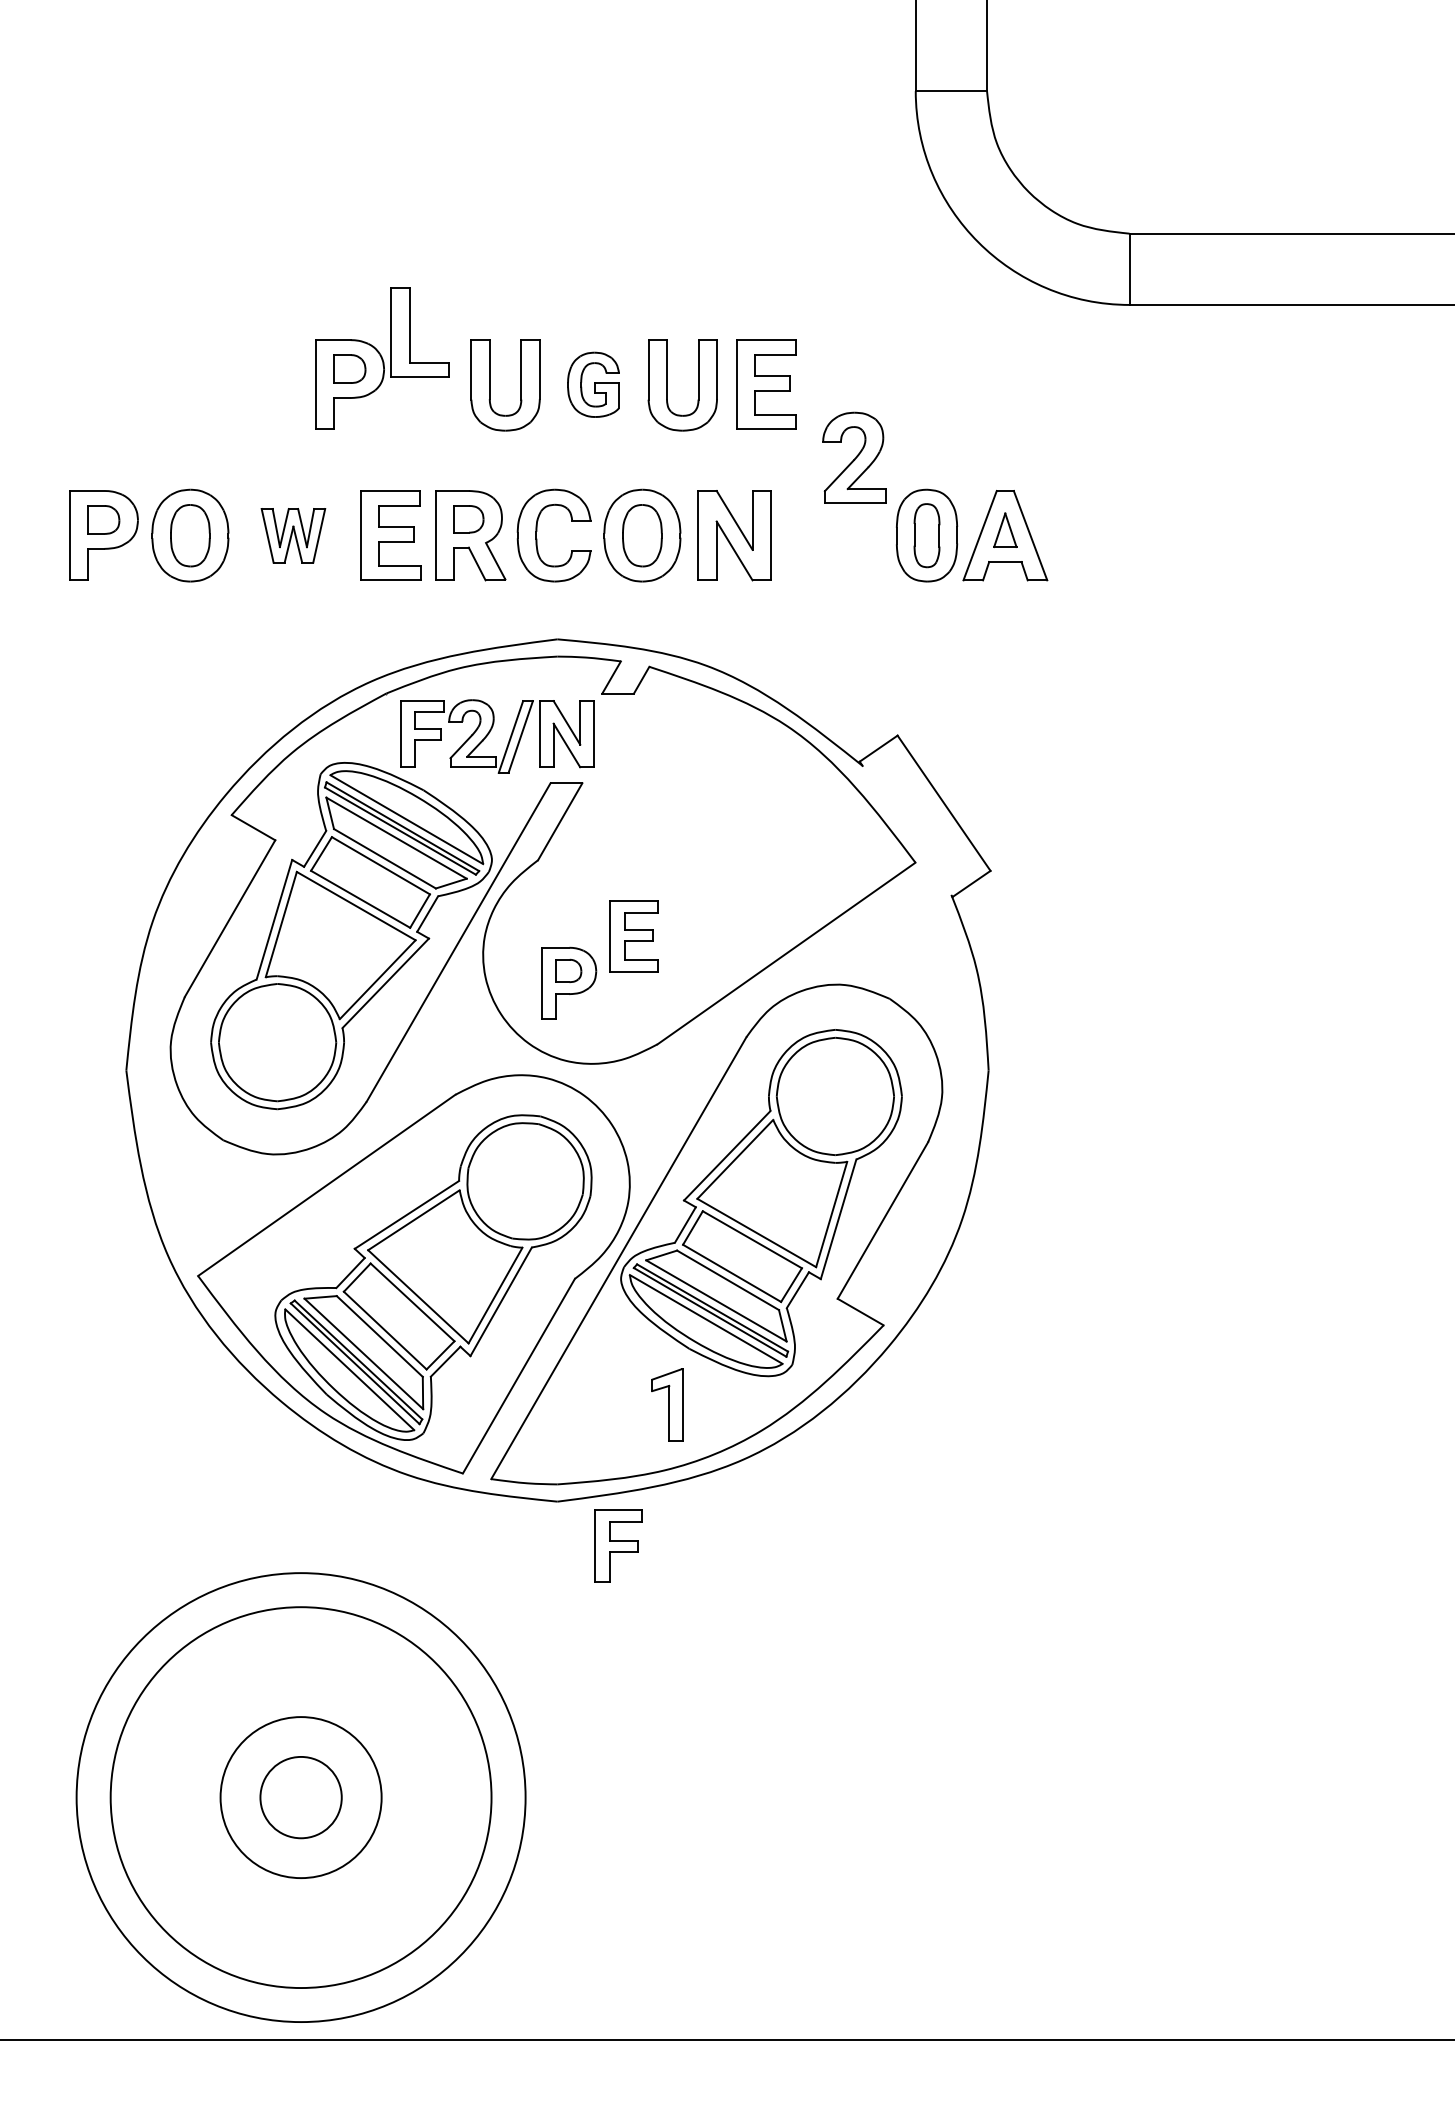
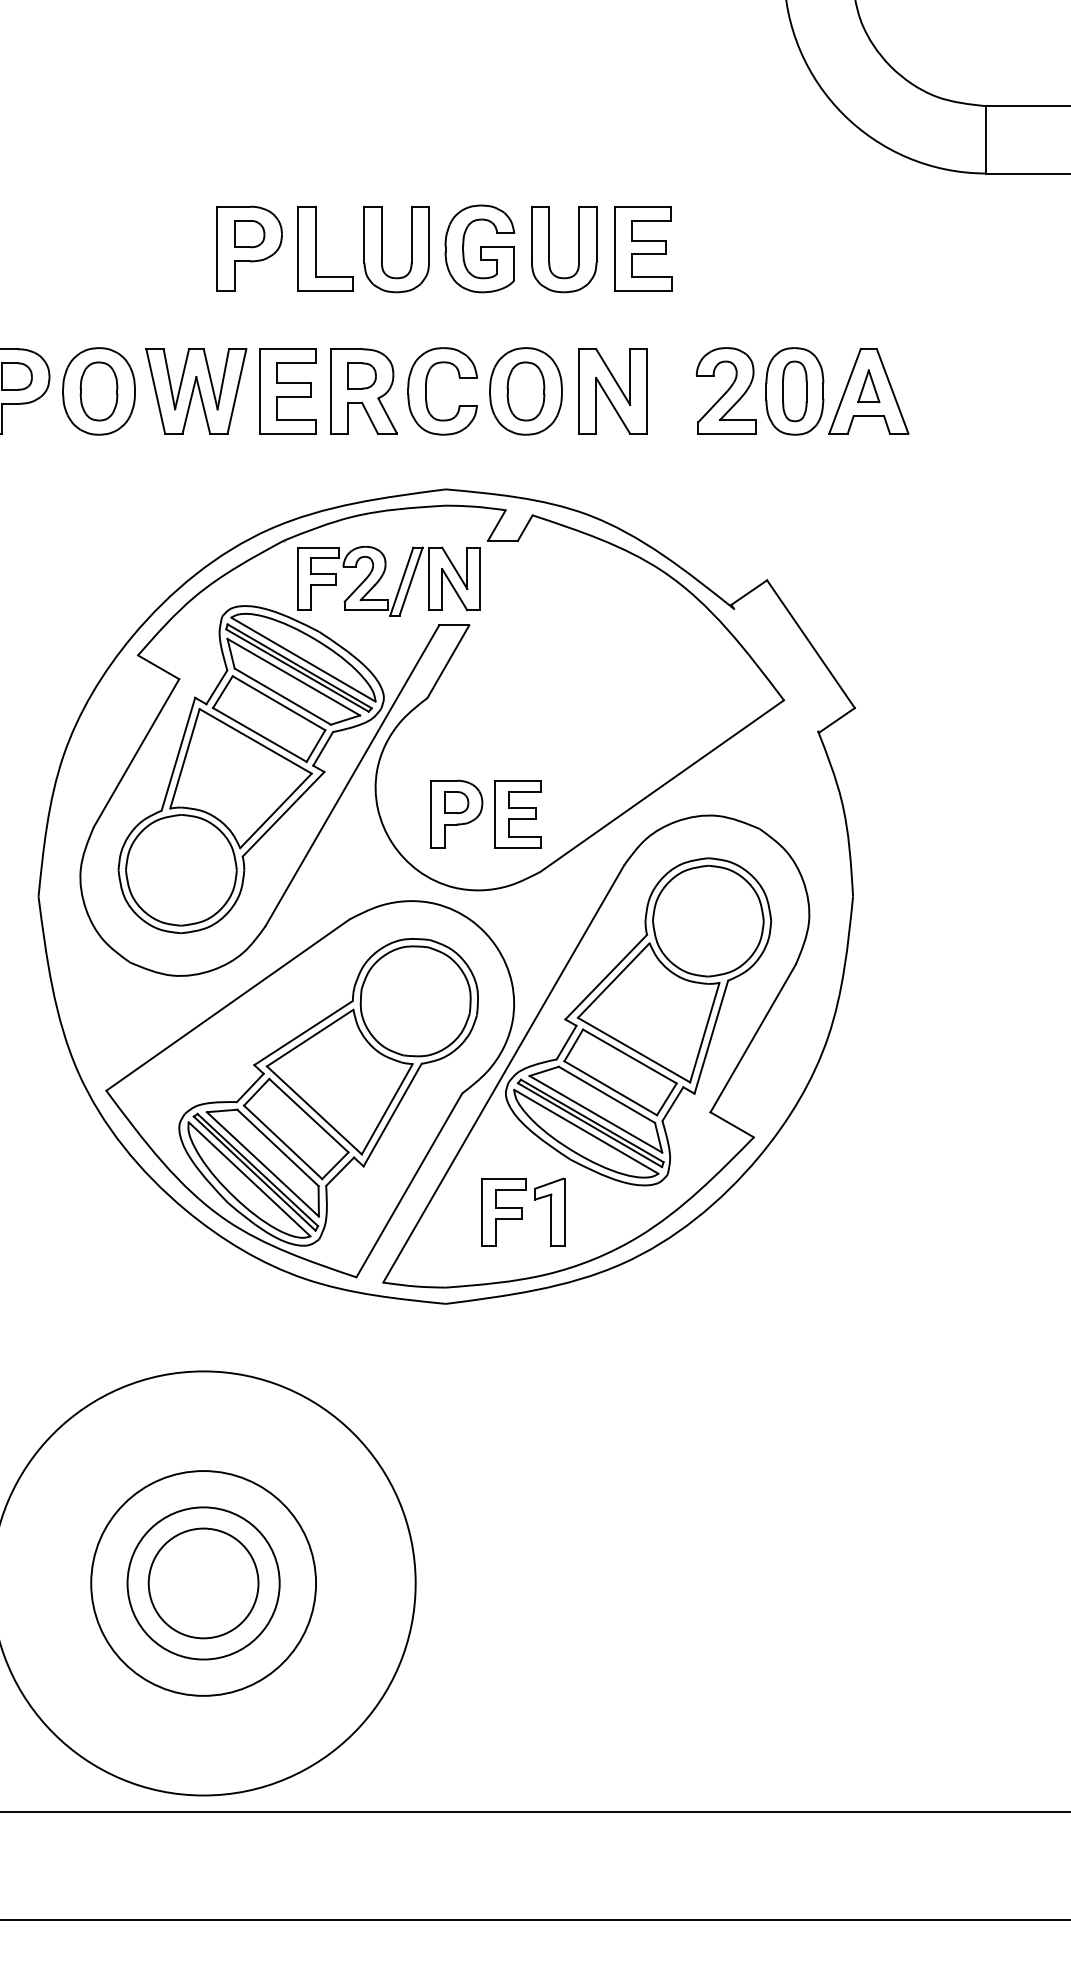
part: (410, 332) -> (316, 248), moved
part: (593, 384) -> (479, 248), size x1.43
part: (854, 457) -> (726, 390), moved
part: (293, 535) -> (196, 391), size x1.67
part: (633, 936) -> (517, 814), moved
part: (618, 1545) -> (503, 1212), moved
circle: (301, 1797) -> (204, 1583), size x0.62
circle: (301, 1797) -> (204, 1583), size x1.43

